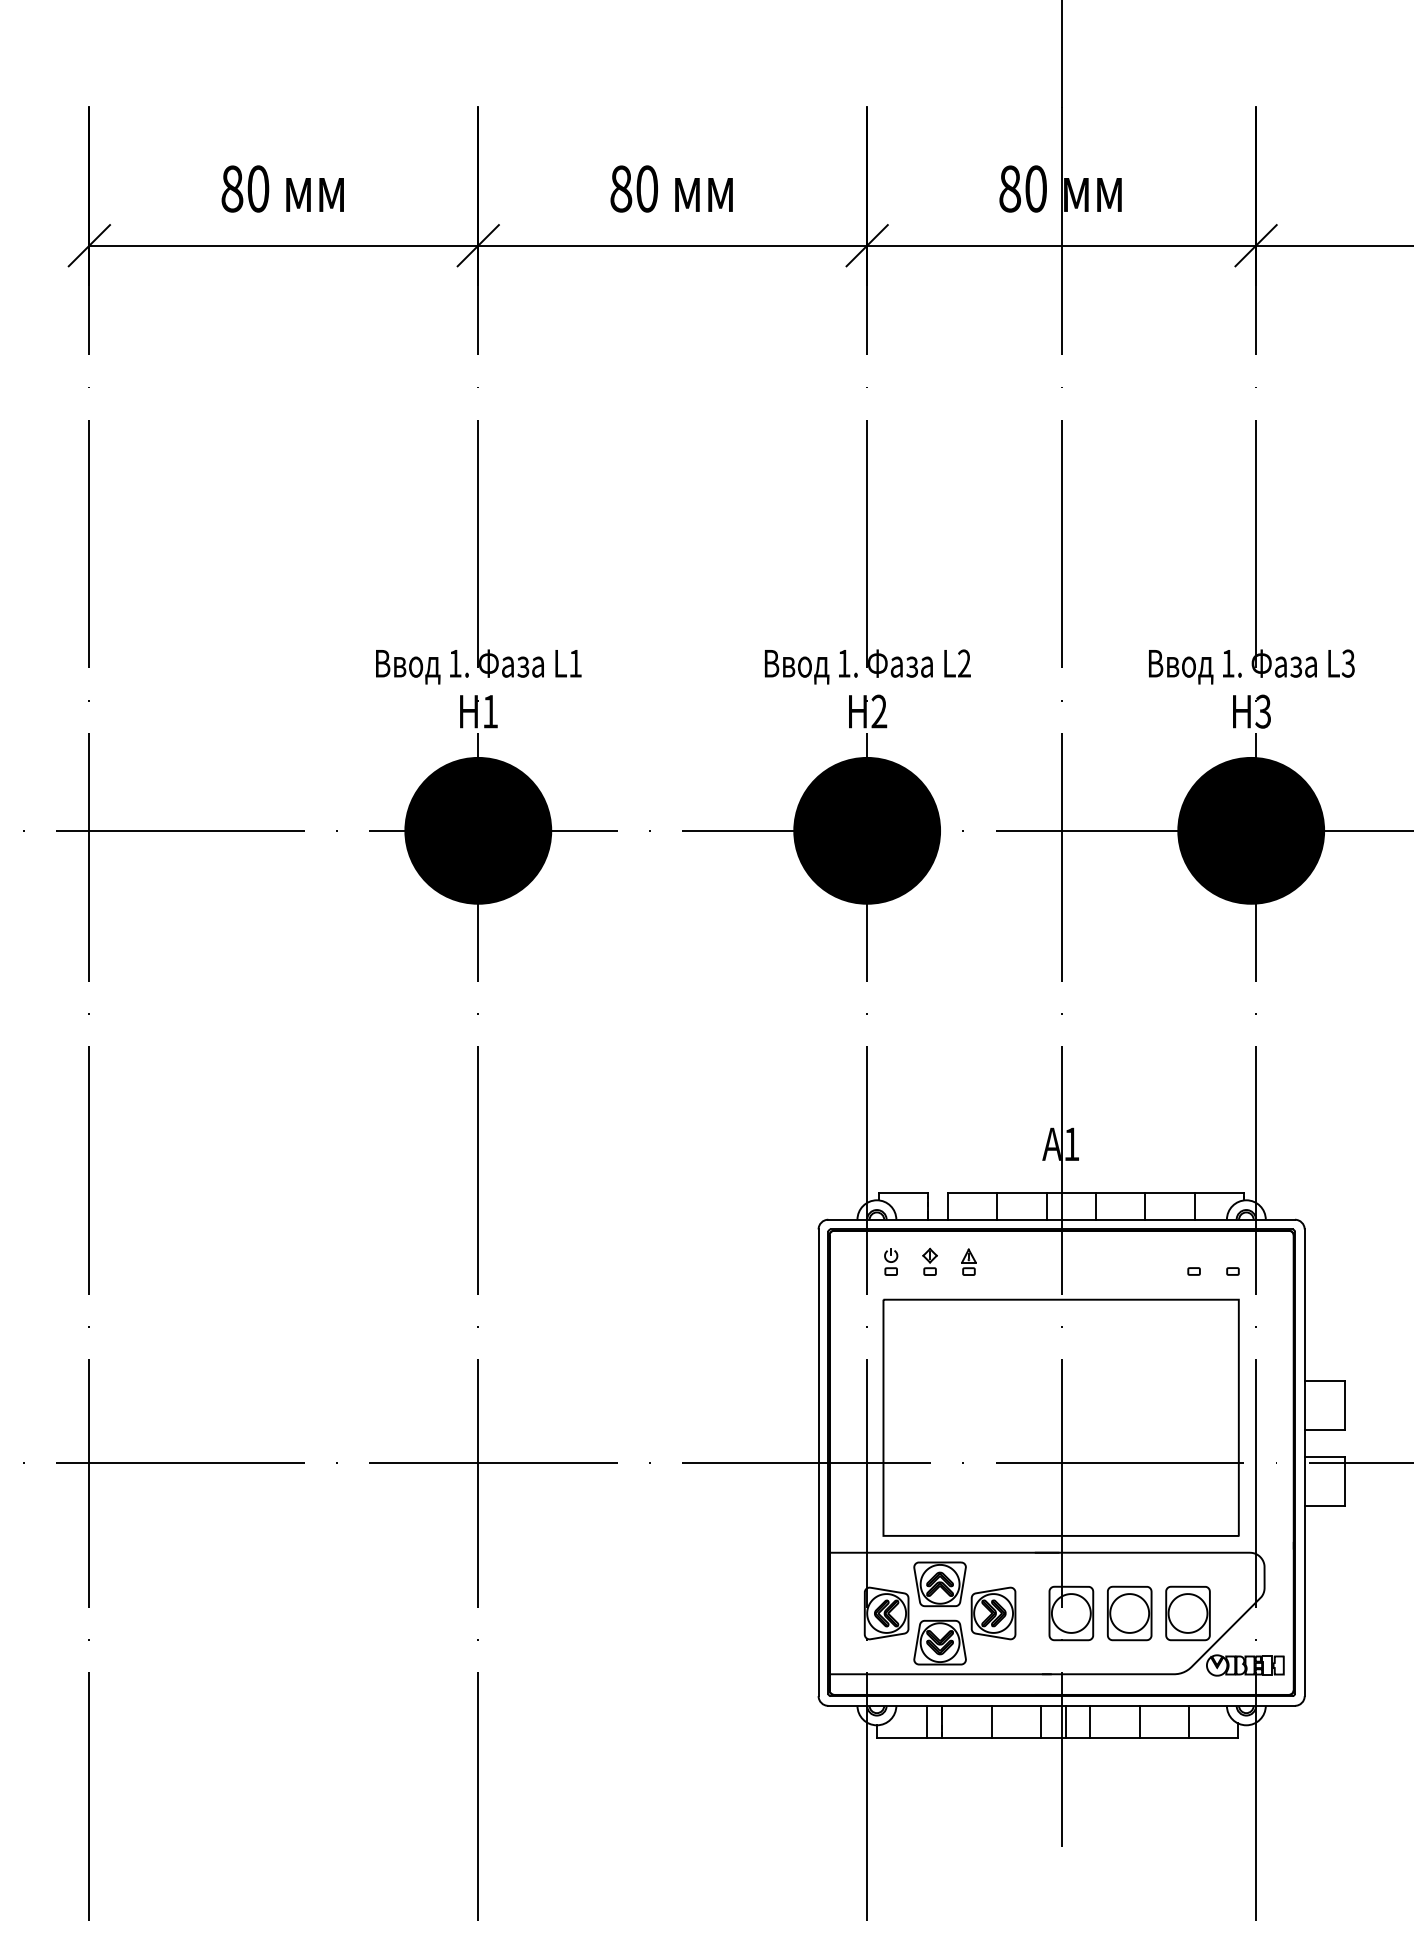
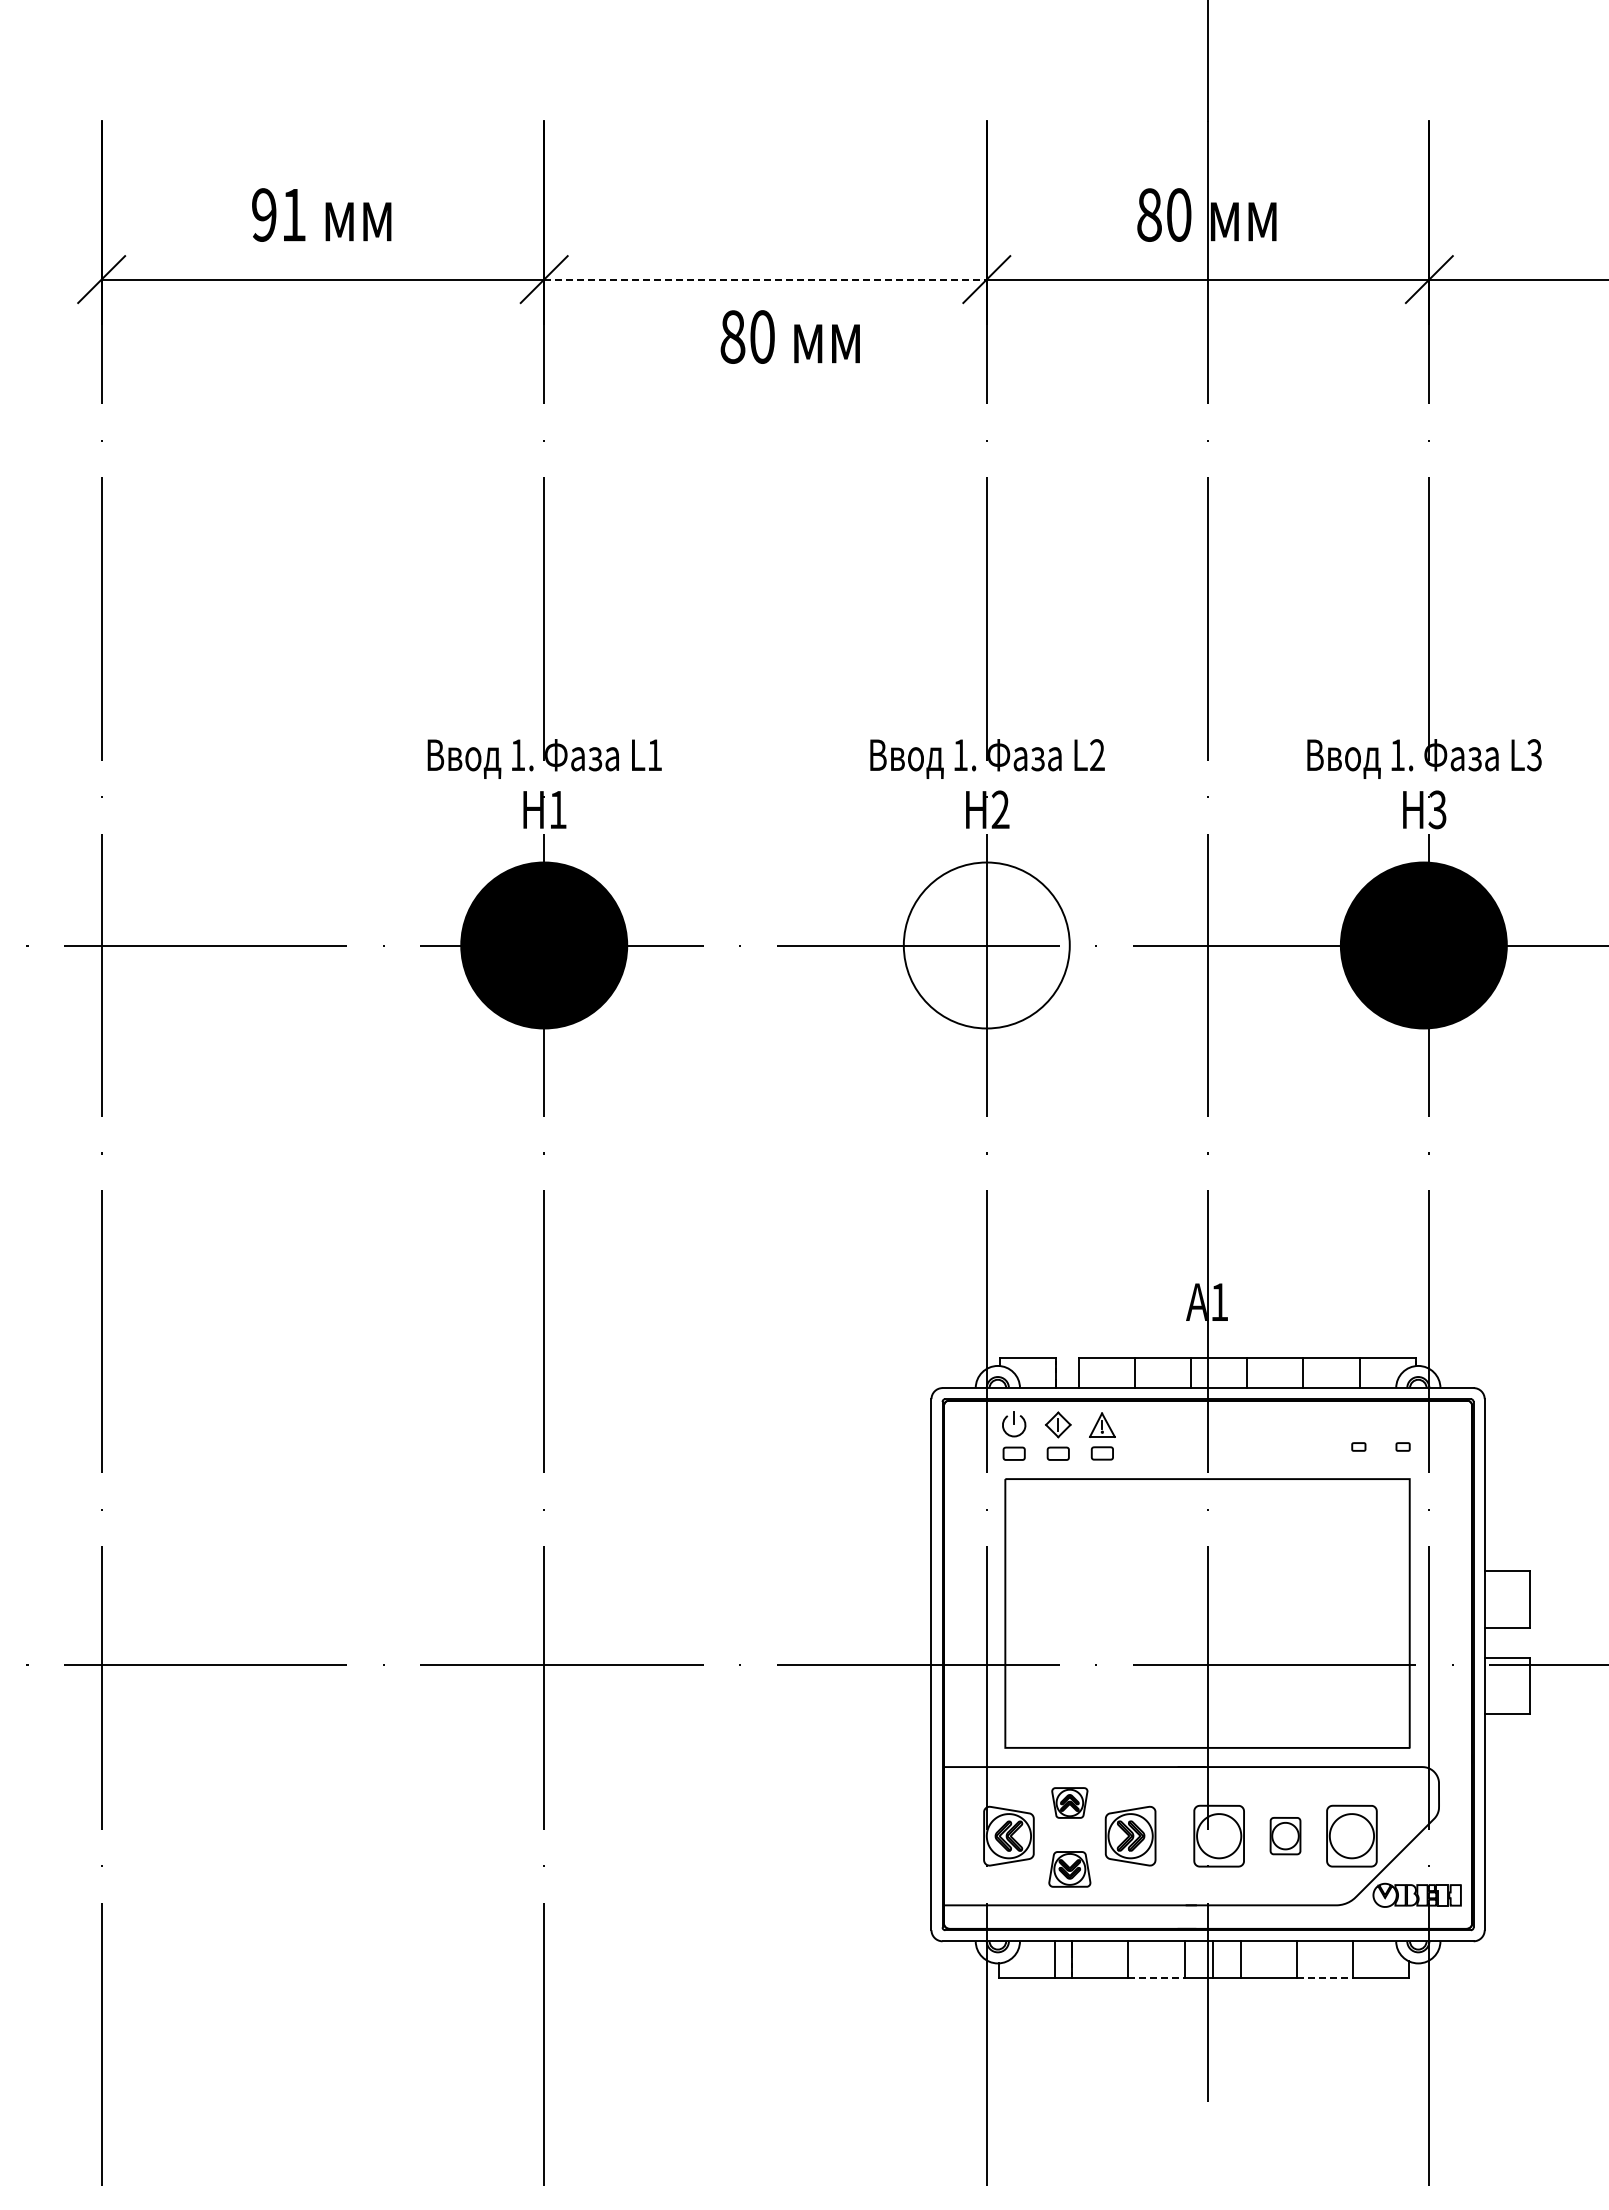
text: (245, 188) -> (279, 214), 80 -> 91
text: (670, 188) -> (789, 336), moved
line: (673, 245) -> (766, 279), solid -> dashed
fill: (866, 830) -> (986, 945), removed
part: (890, 1261) -> (1013, 1435), size x1.6
part: (930, 1261) -> (1058, 1435), size x1.6
part: (968, 1262) -> (1102, 1436), size x1.6
part: (939, 1583) -> (1069, 1802), size x0.6
part: (1129, 1612) -> (1285, 1835), size x0.6
part: (939, 1642) -> (1069, 1869), size x0.7
line: (1017, 1738) -> (1157, 1978), solid -> dashed
line: (1164, 1738) -> (1325, 1978), solid -> dashed

